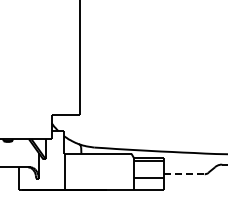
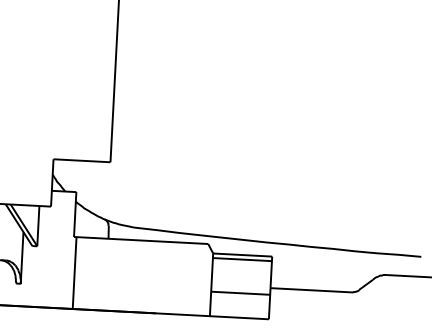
line: (184, 174) -> (311, 290), dashed -> solid

